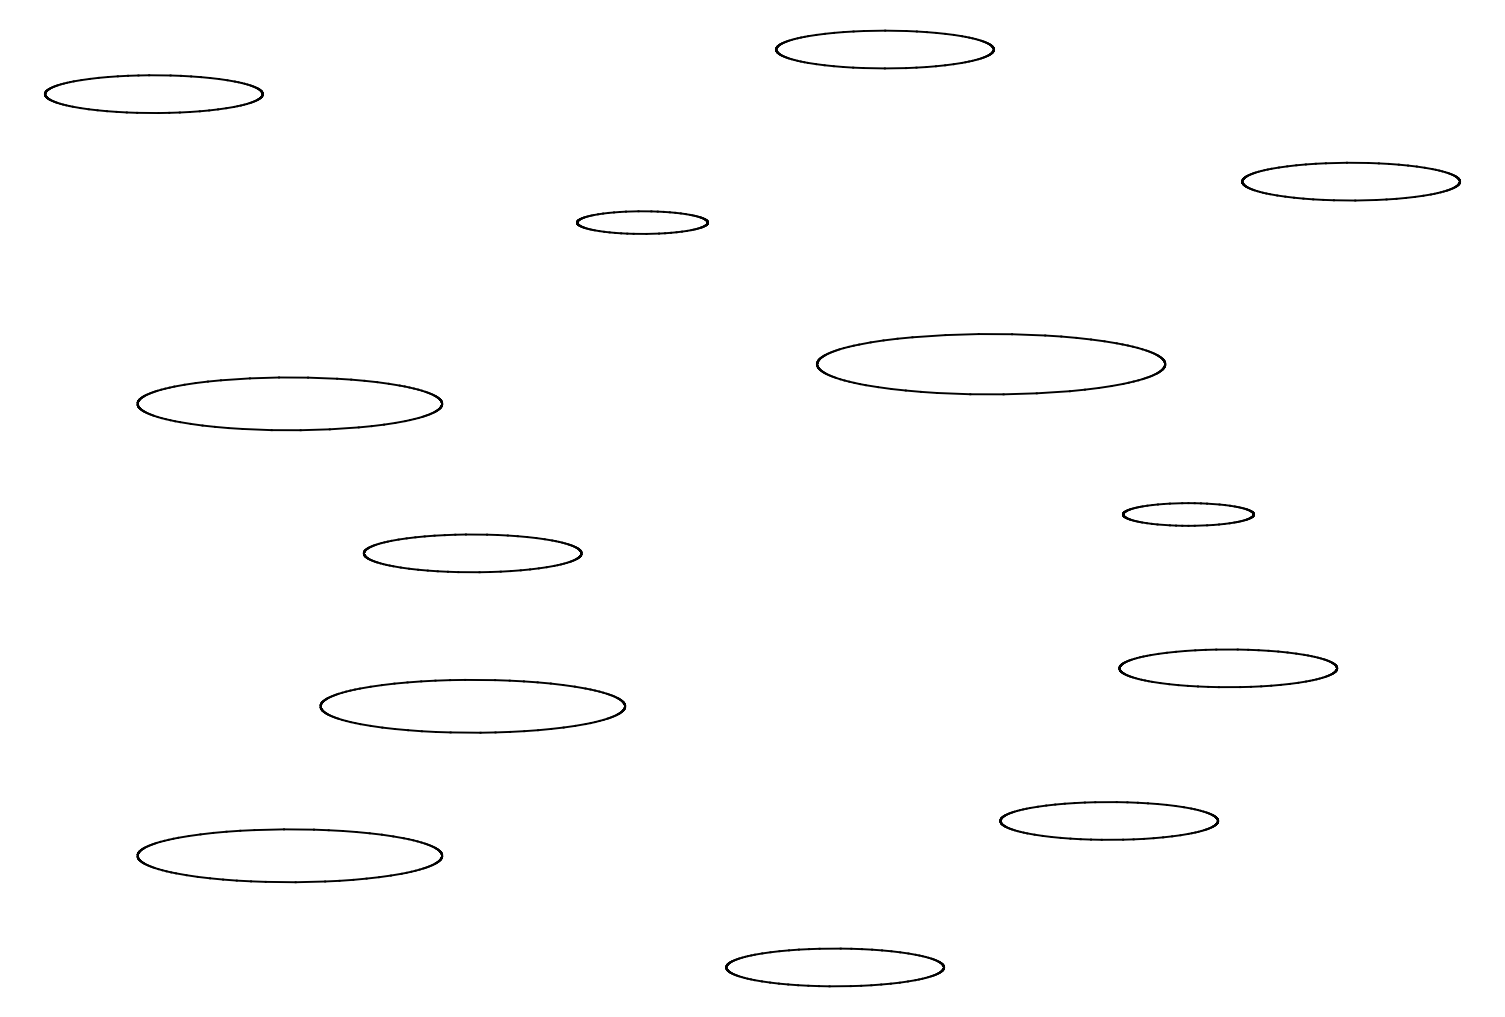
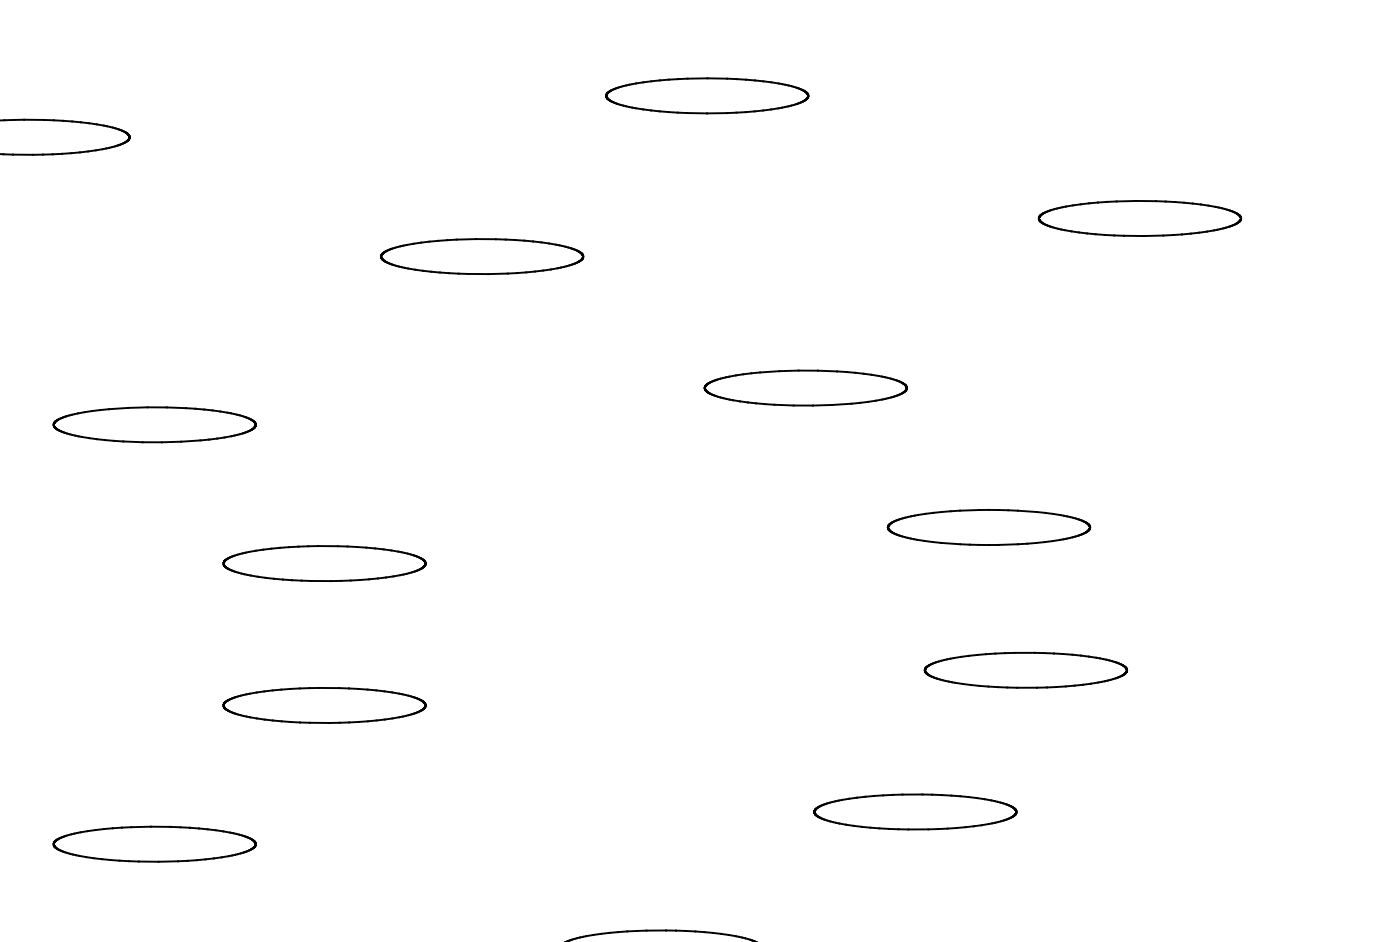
part: (642, 222) -> (482, 256), size x1.67
part: (990, 364) -> (805, 388), size x0.62
part: (289, 403) -> (154, 424), size x0.71
part: (1188, 514) -> (989, 527), size x1.67
part: (472, 705) -> (324, 704), size x0.71
part: (289, 855) -> (154, 844), size x0.71

